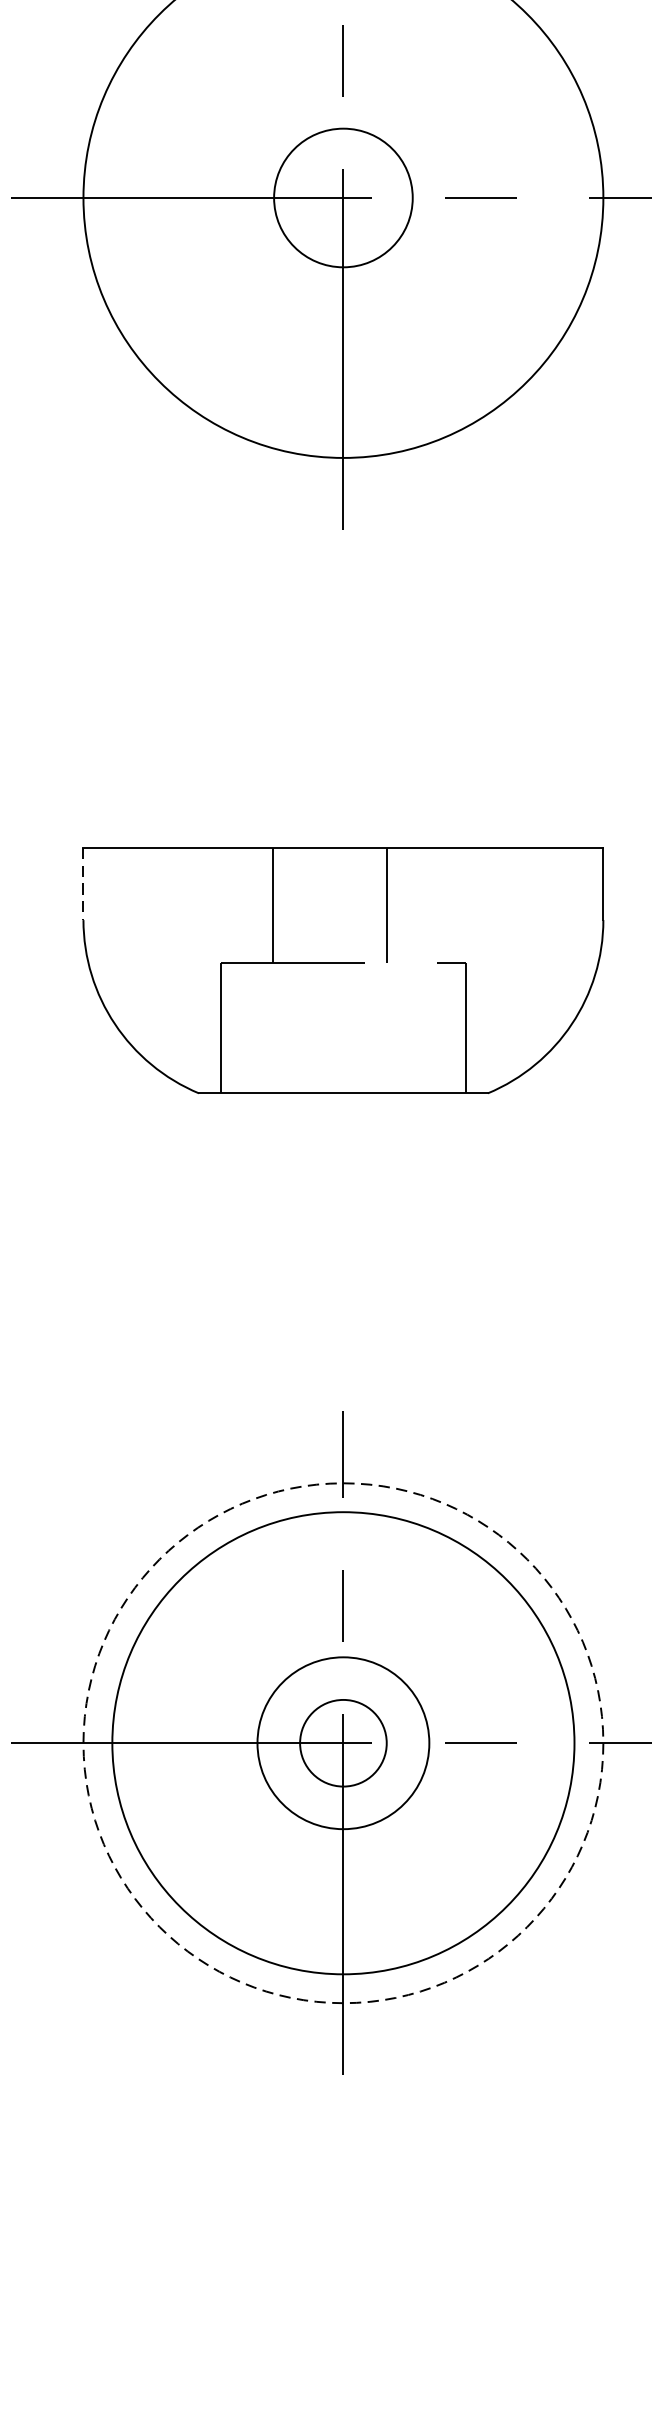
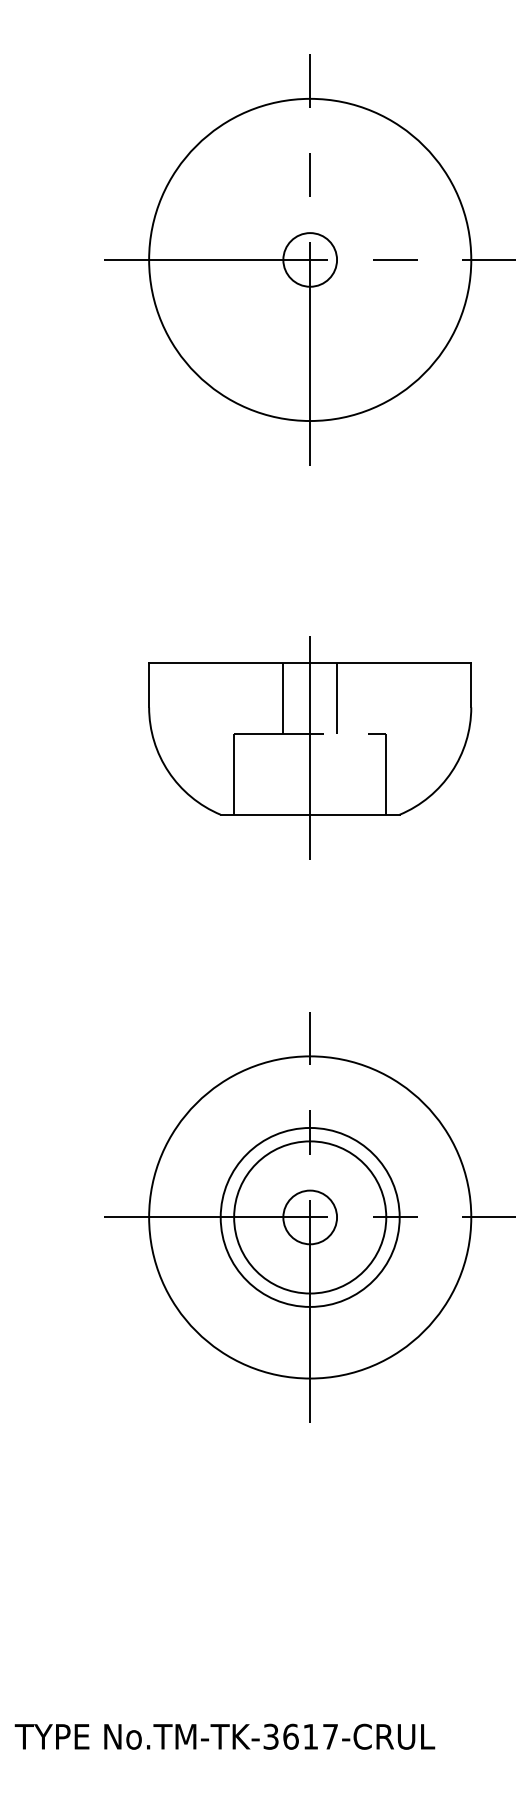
circle: (343, 197) -> (310, 259), size x0.62
line: (84, 884) -> (149, 685), dashed -> solid
line: (272, 905) -> (283, 698), moved
line: (343, 970) -> (310, 738), added
circle: (342, 1741) -> (309, 1216), size x0.62
circle: (343, 1743) -> (310, 1217), dashed -> solid
circle: (343, 1743) -> (310, 1217), size x1.43

